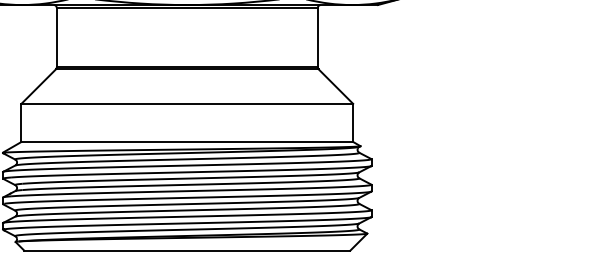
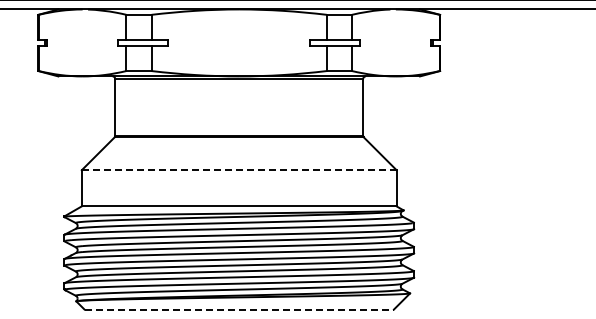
line: (187, 104) -> (239, 170), solid -> dashed
line: (187, 250) -> (239, 309), solid -> dashed

